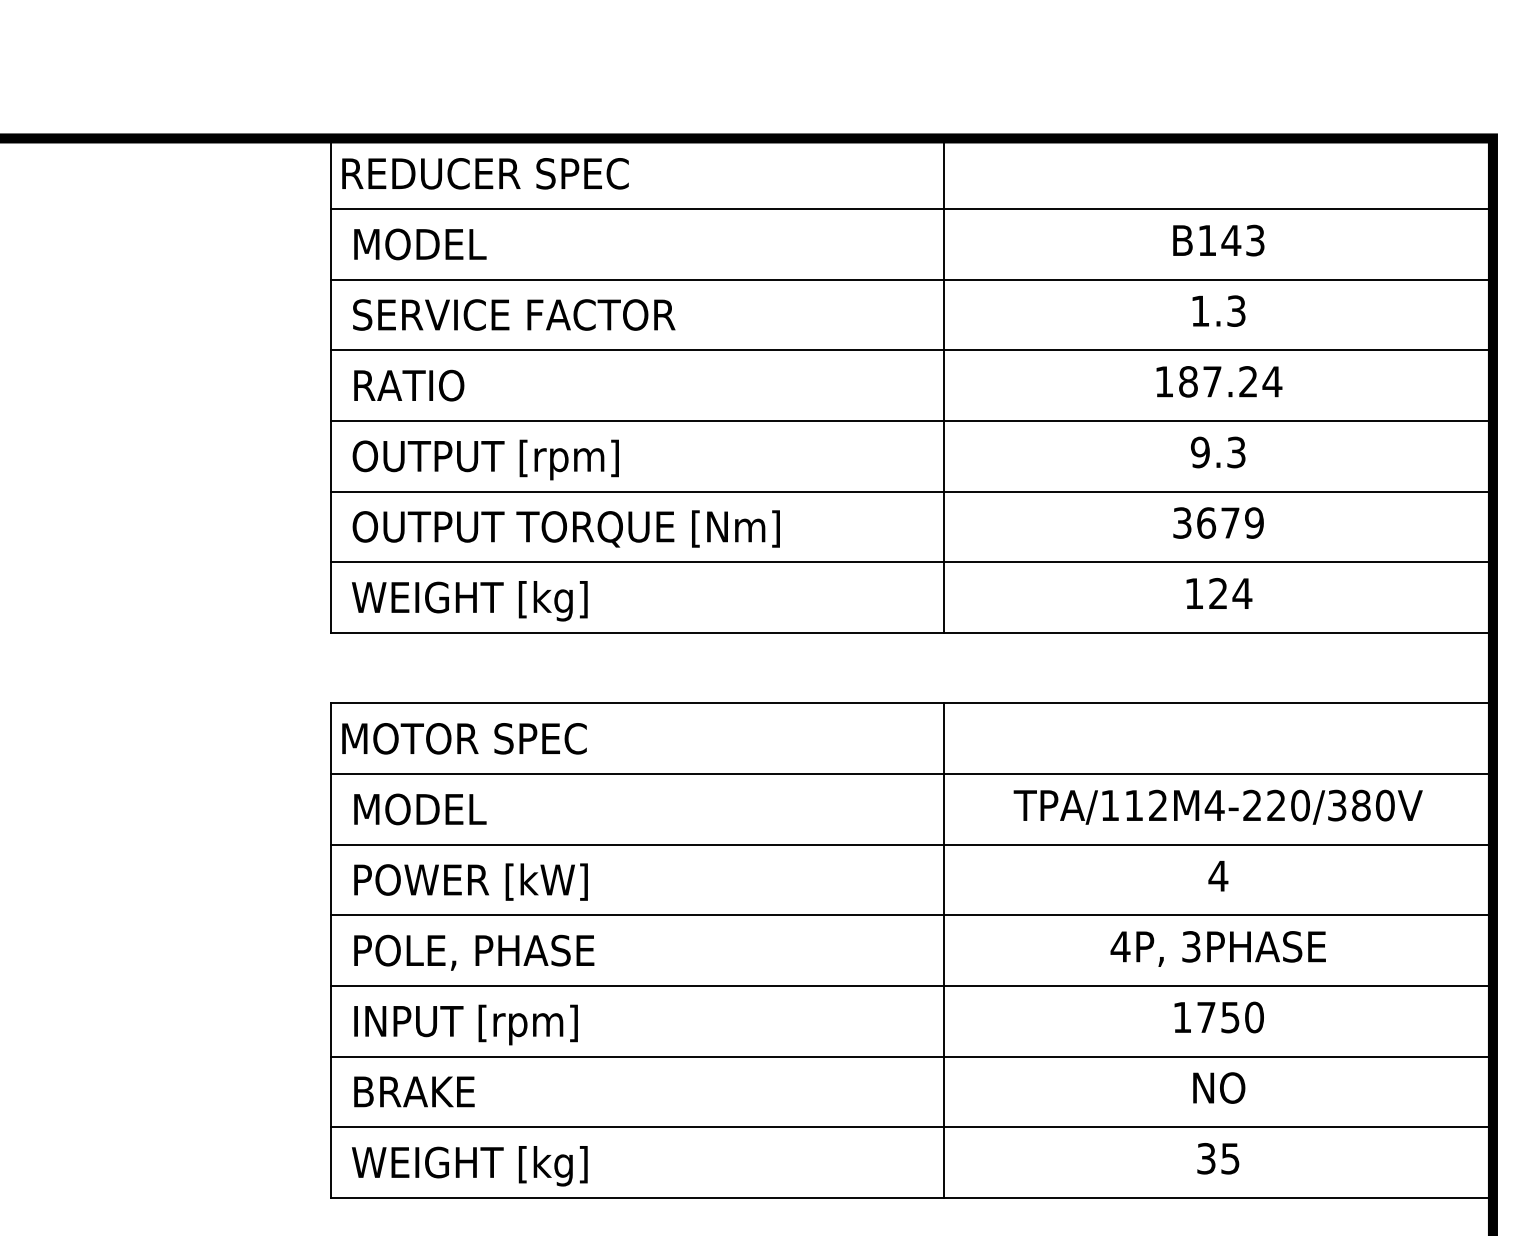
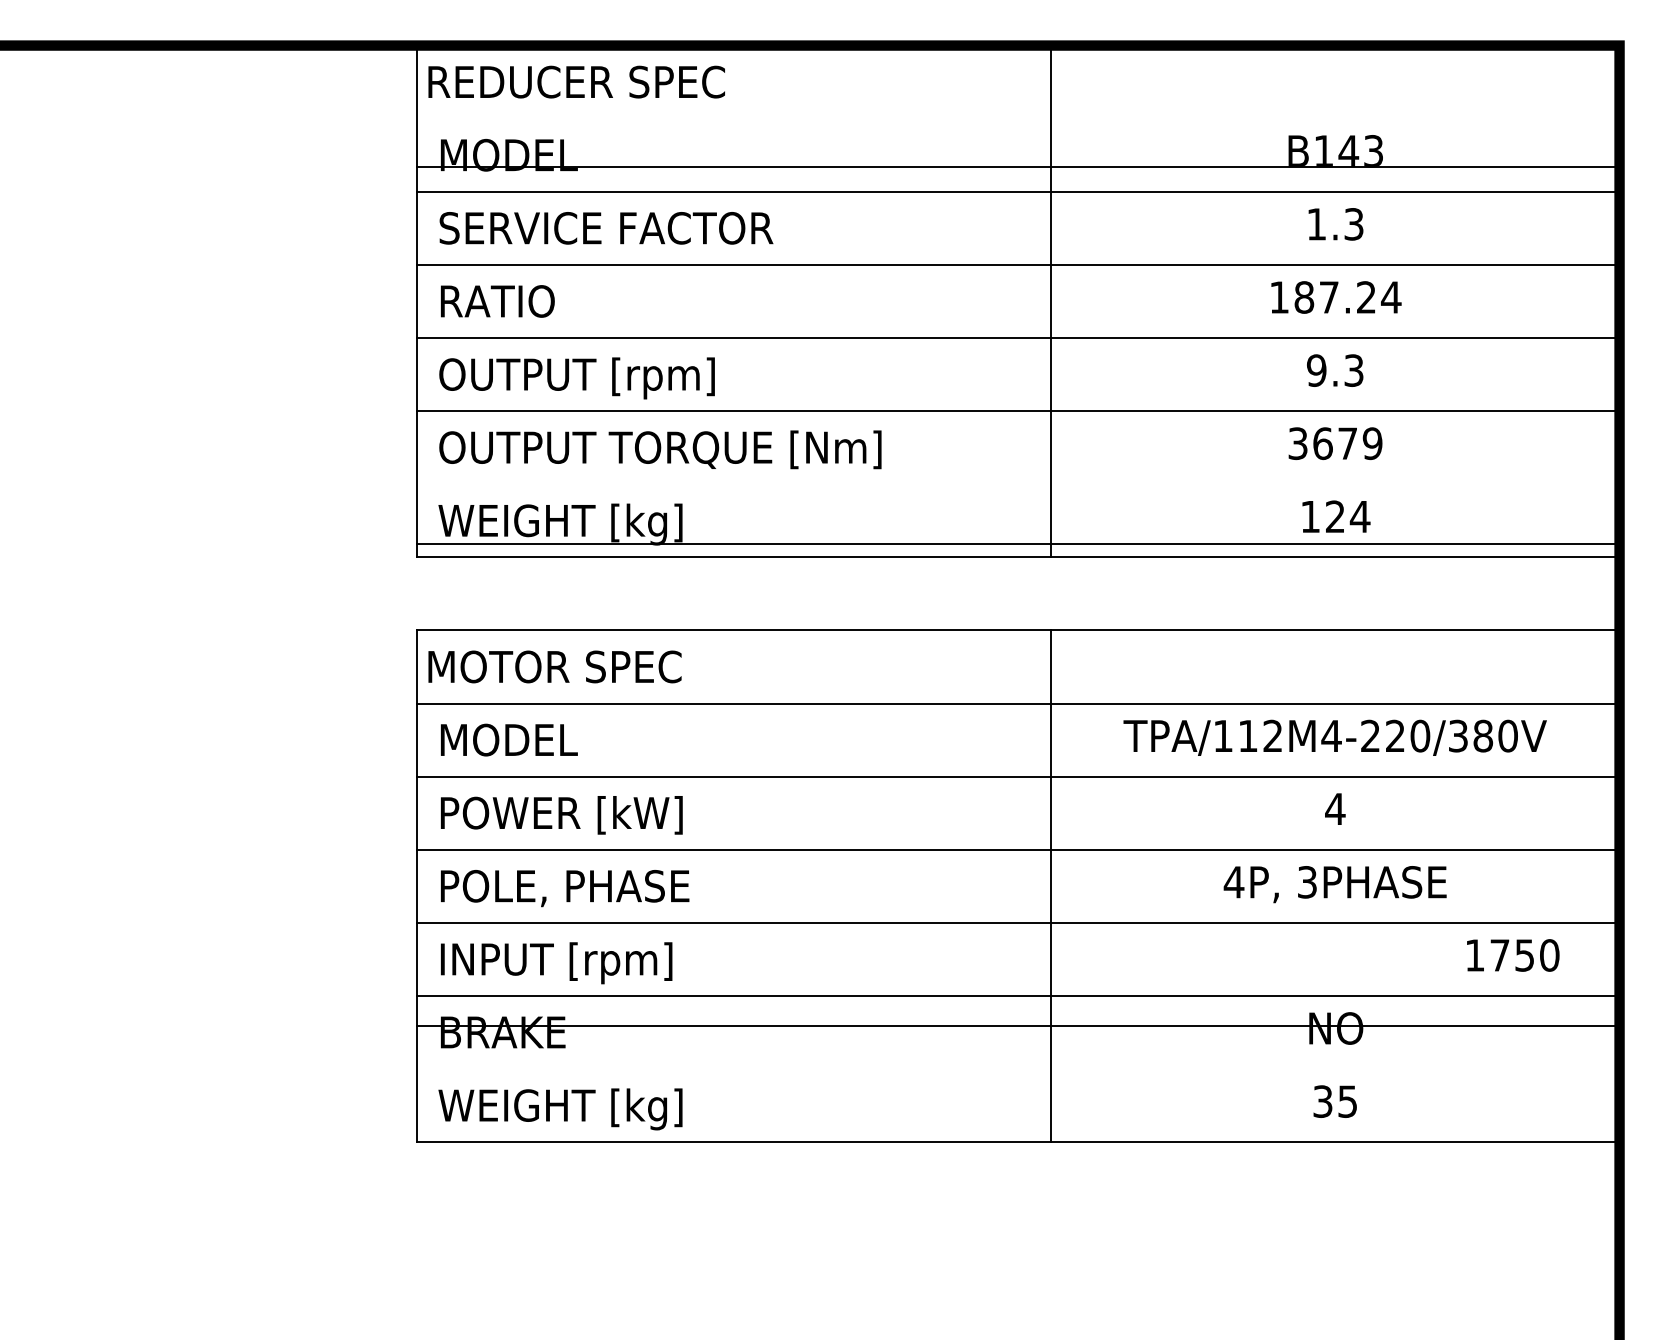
line: (911, 208) -> (1017, 166), moved
line: (911, 562) -> (1017, 544), moved
text: (1219, 1017) -> (1513, 955), moved
line: (911, 1127) -> (1017, 1026), moved

